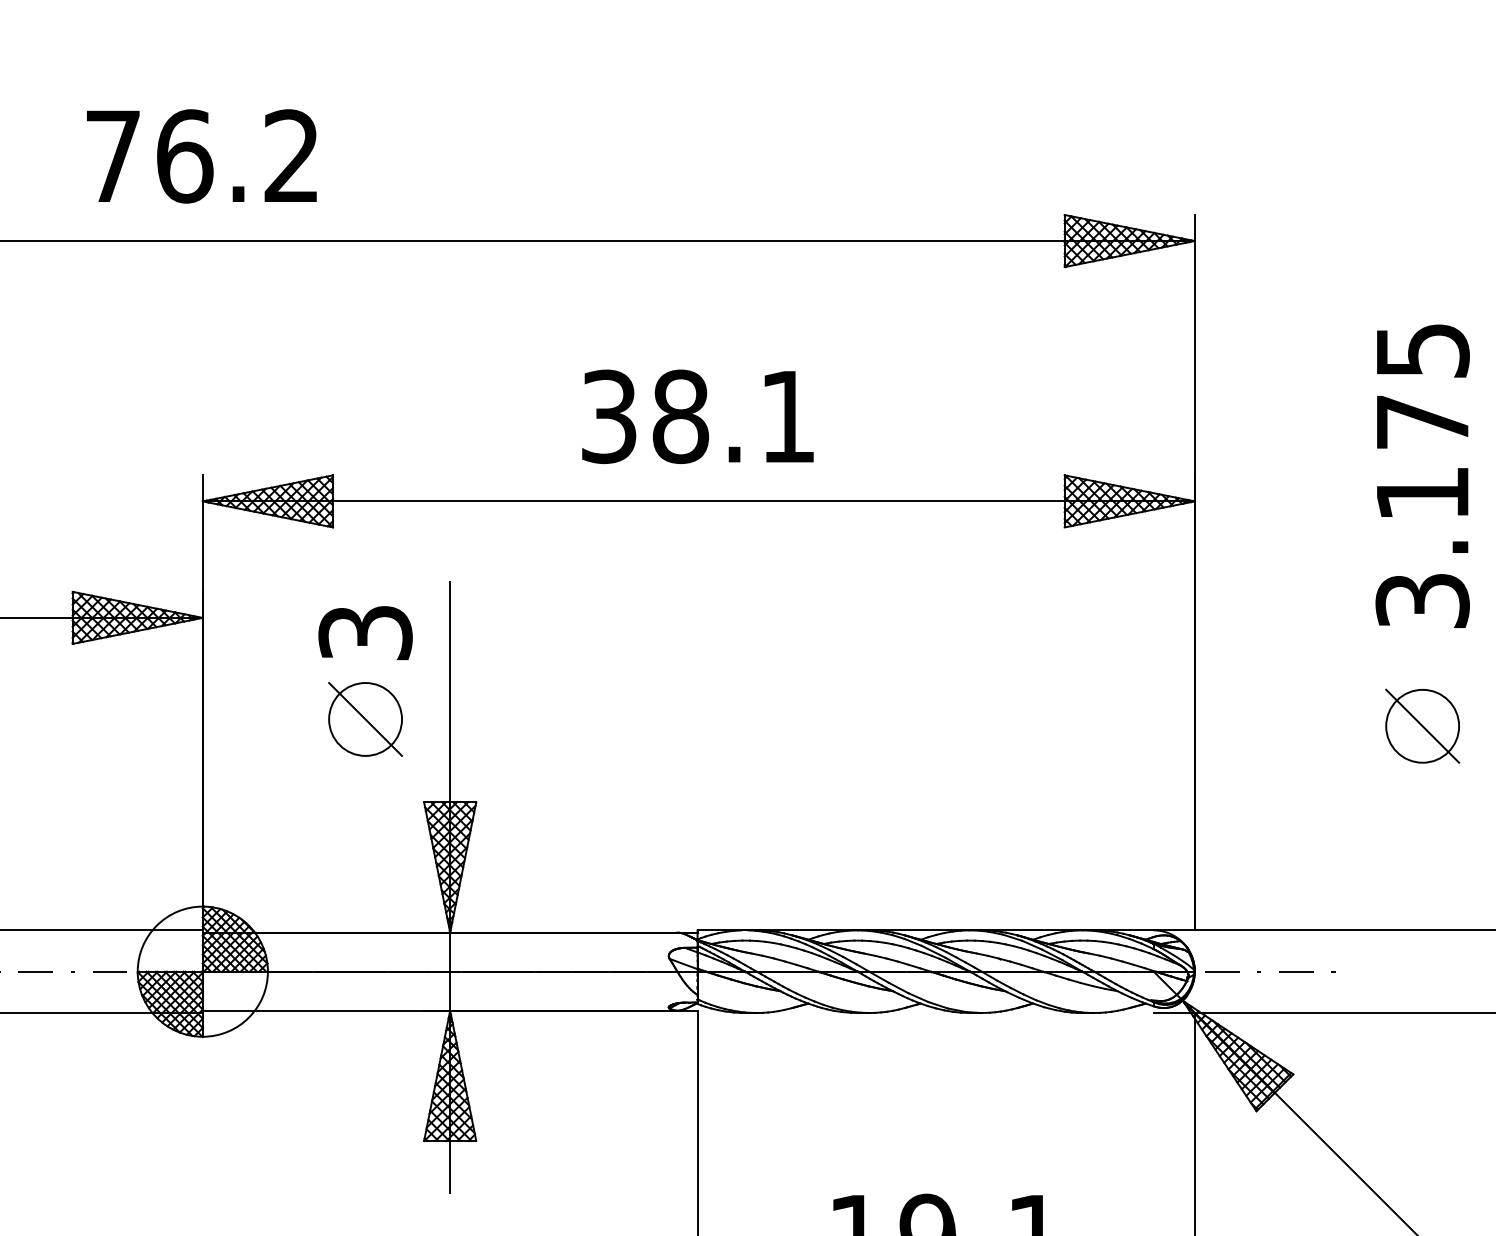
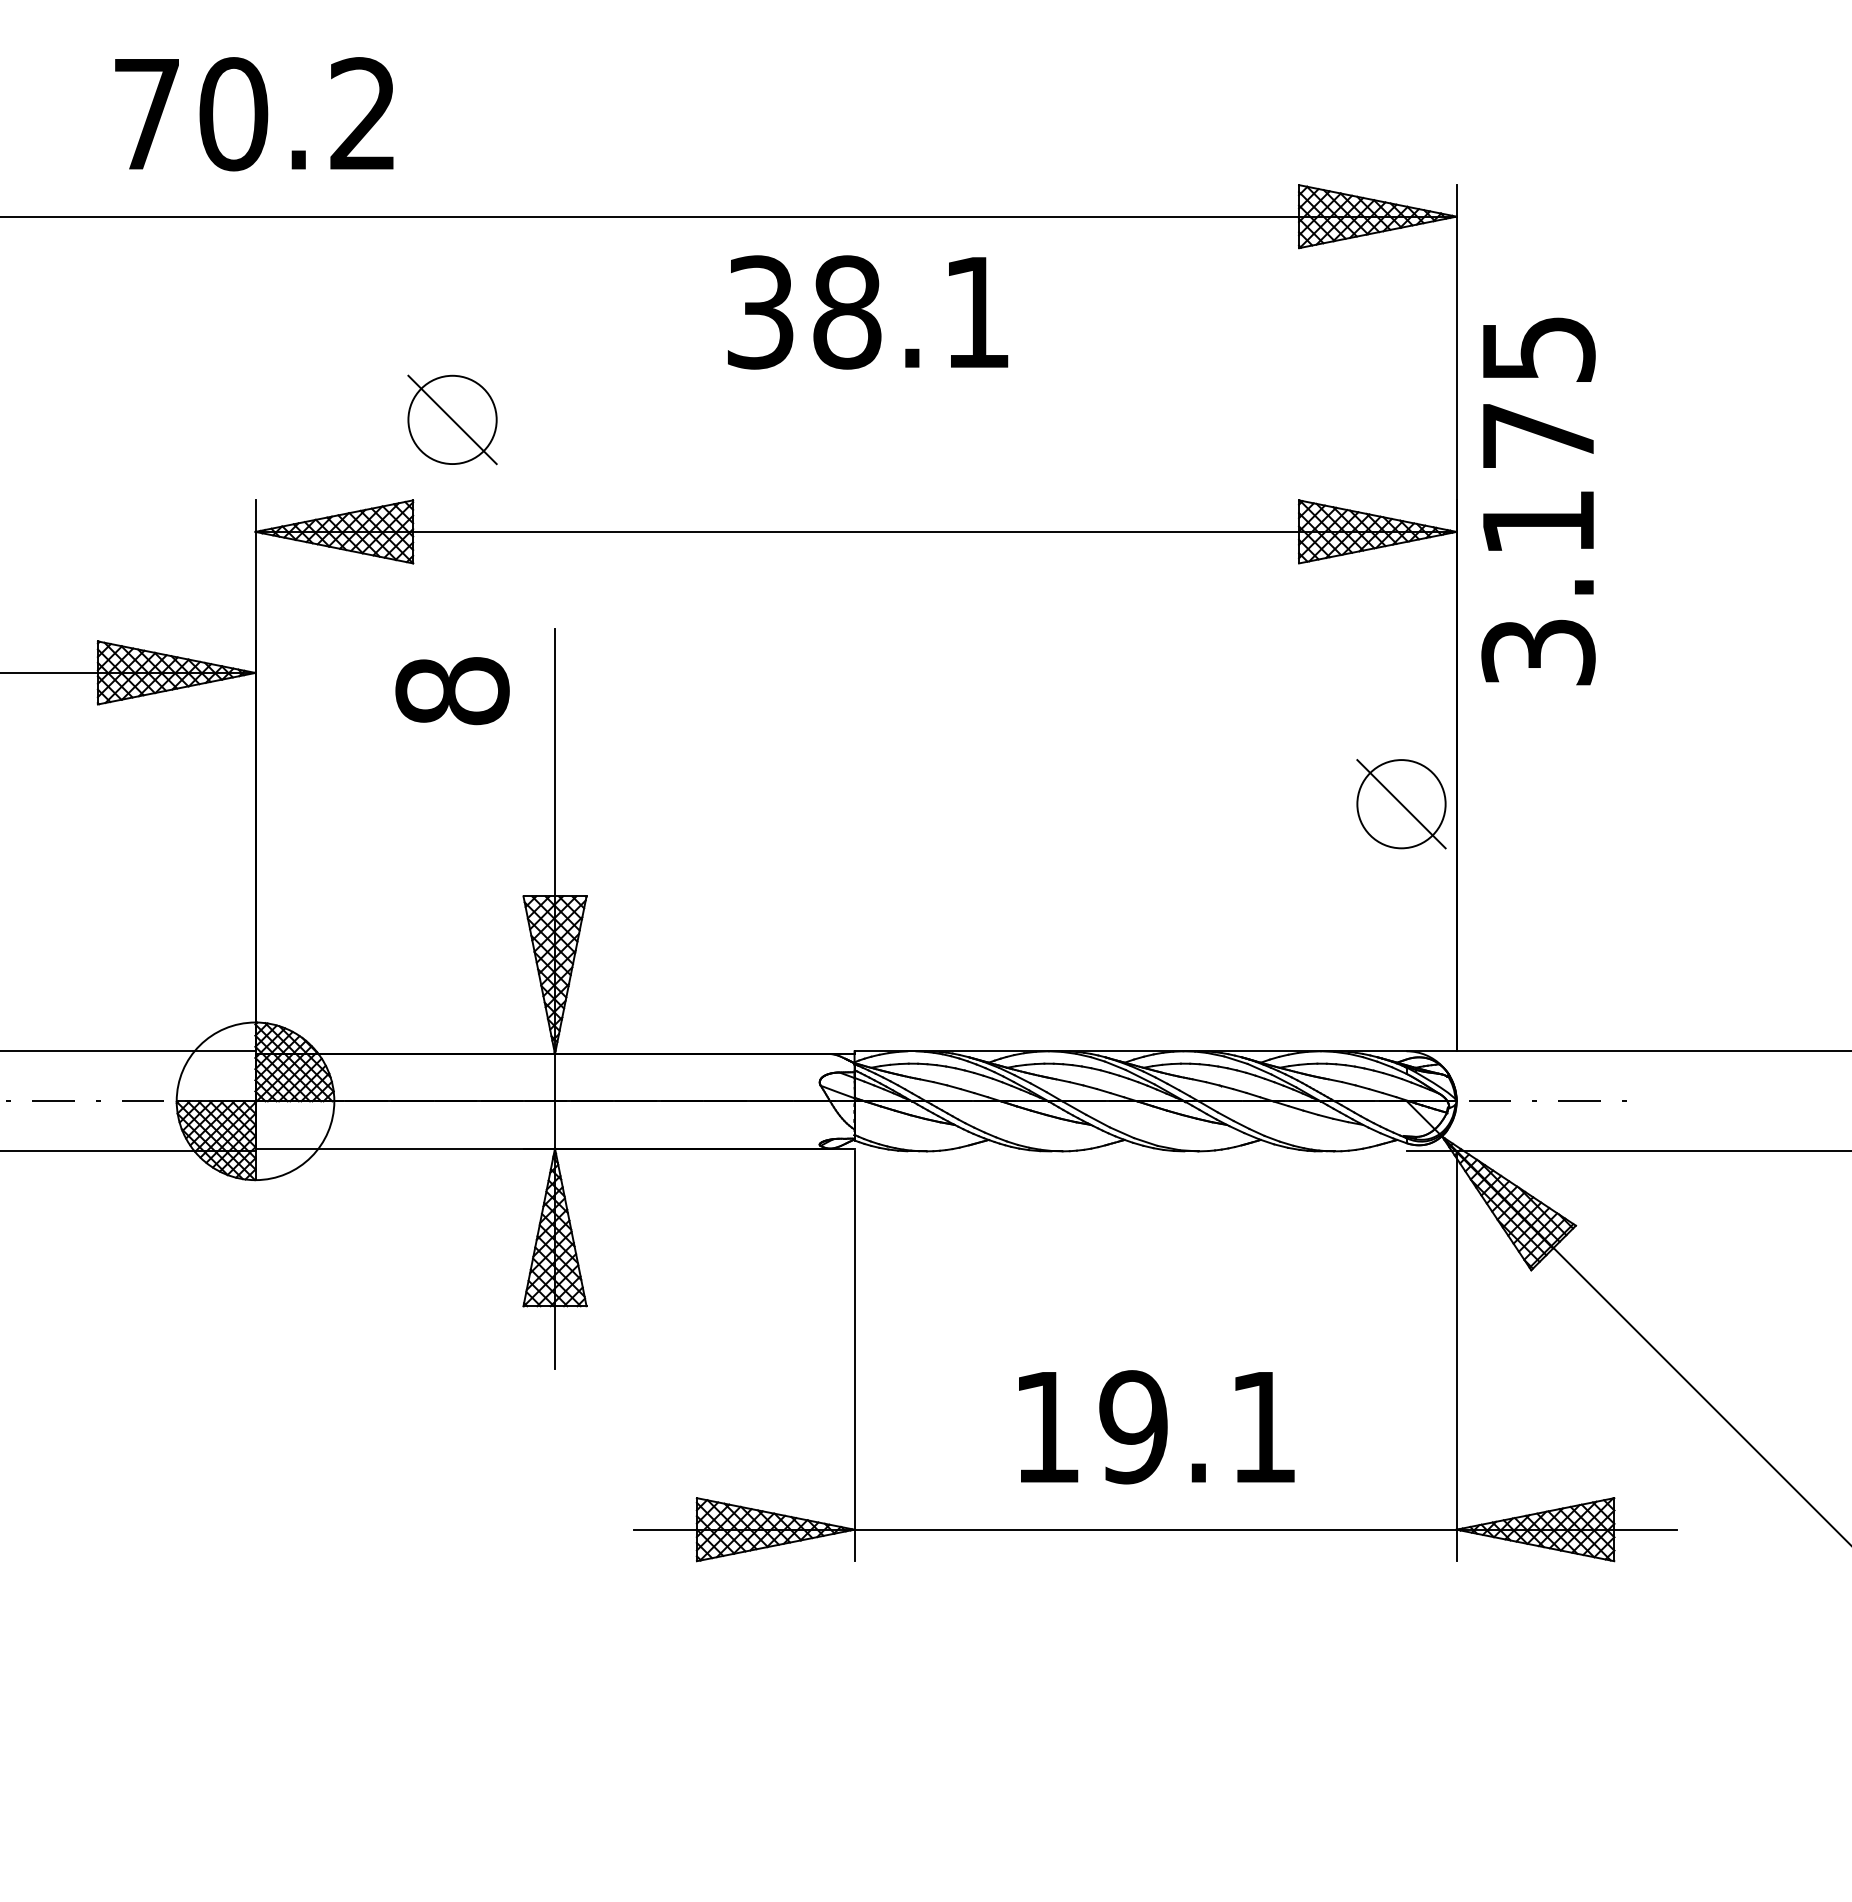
text: (184, 156) -> (233, 114), 76.2 -> 70.2
text: (698, 416) -> (868, 312), moved
text: (1422, 476) -> (1538, 501), moved
text: (365, 633) -> (452, 691), 3 -> 8
part: (365, 719) -> (452, 419), moved
part: (1422, 726) -> (1401, 804), moved

